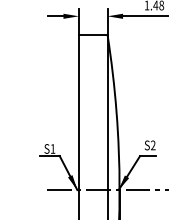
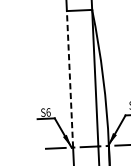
line: (78, 112) -> (69, 79), solid -> dashed
text: (52, 148) -> (48, 112), S1 -> S6

